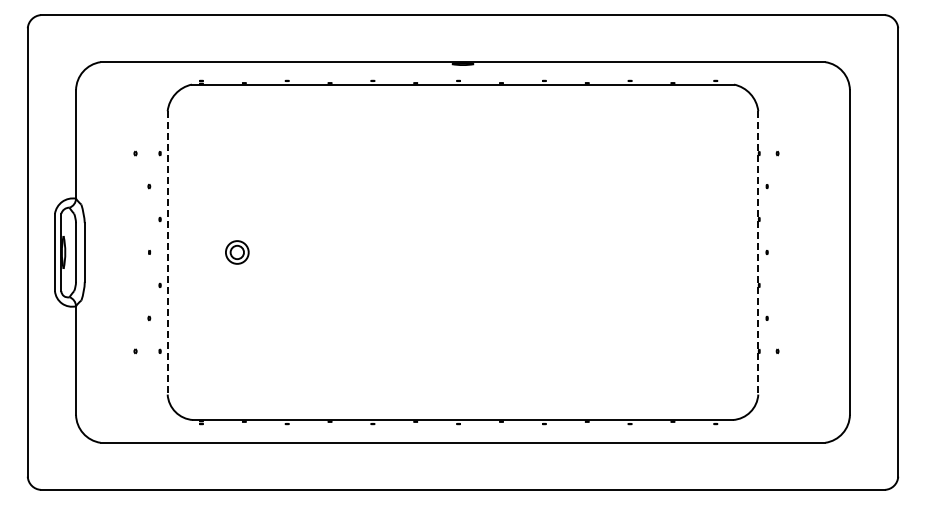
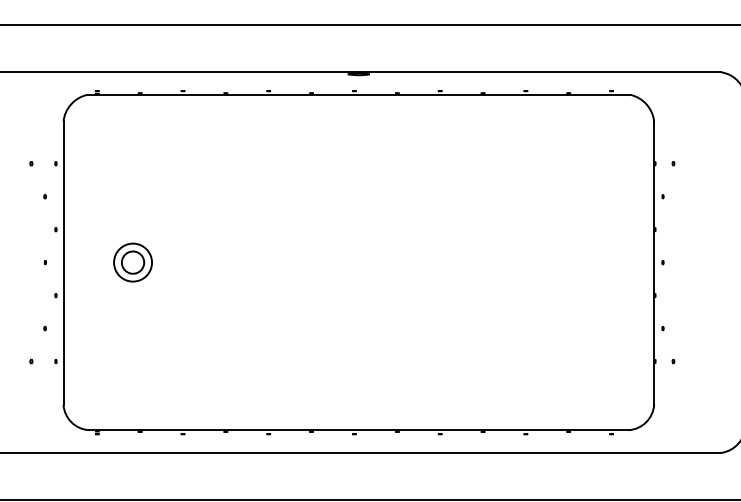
line: (167, 252) -> (63, 262), dashed -> solid
part: (237, 252) -> (133, 262), size x1.67
line: (758, 252) -> (654, 262), dashed -> solid

